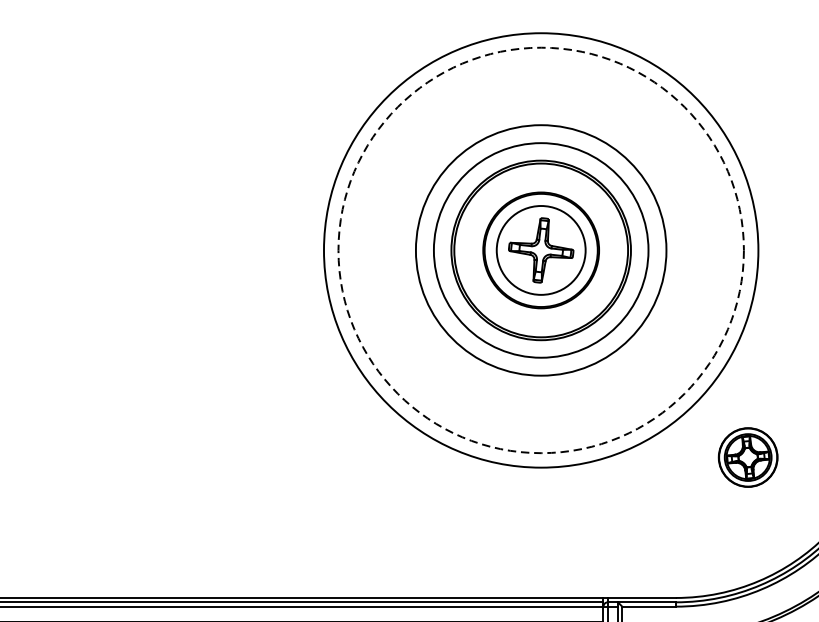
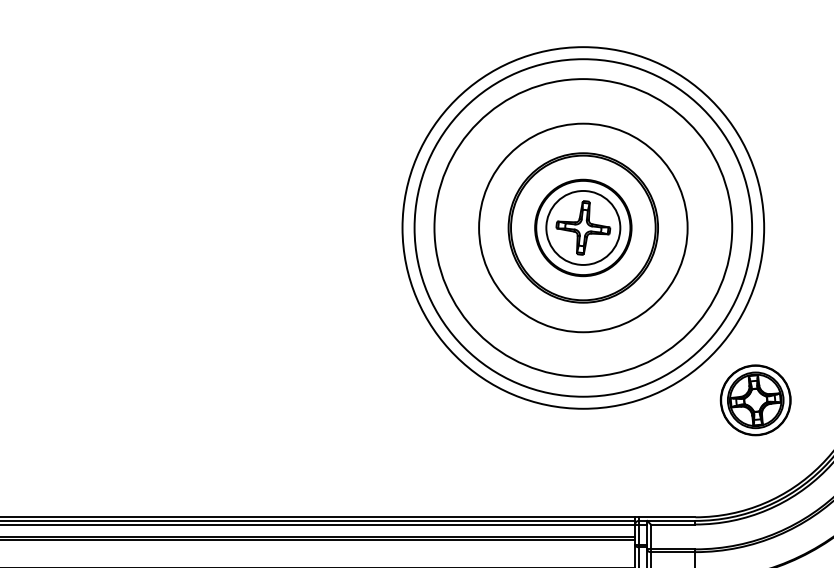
circle: (541, 249) -> (583, 227), dashed -> solid
circle: (541, 249) -> (583, 227), size x1.67
part: (747, 457) -> (755, 400), size x1.43

